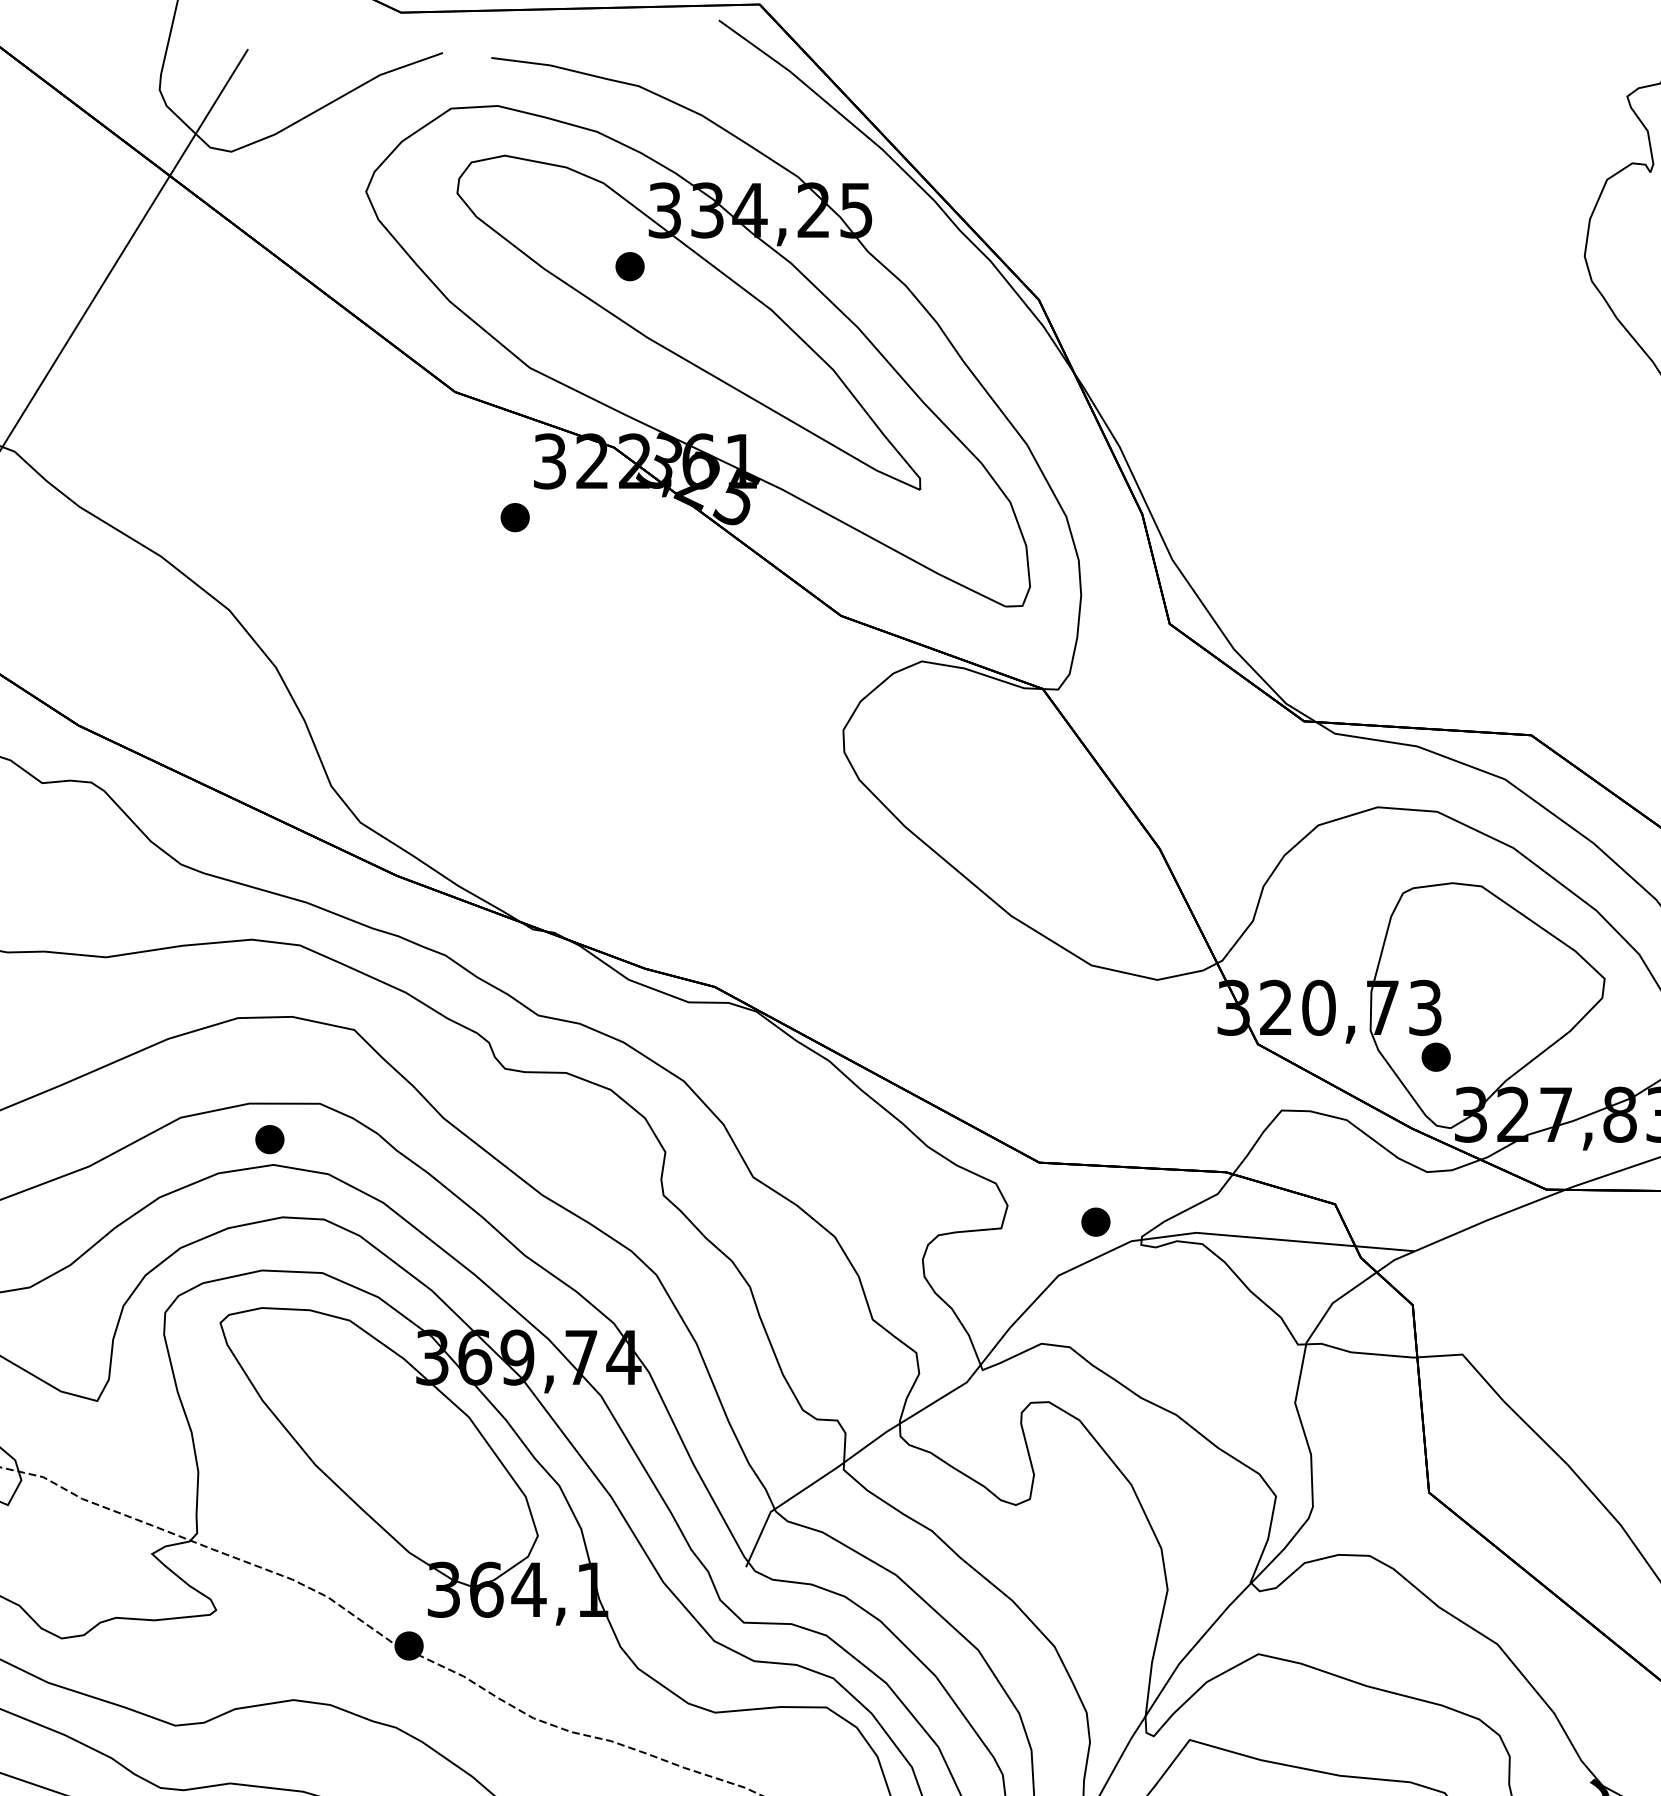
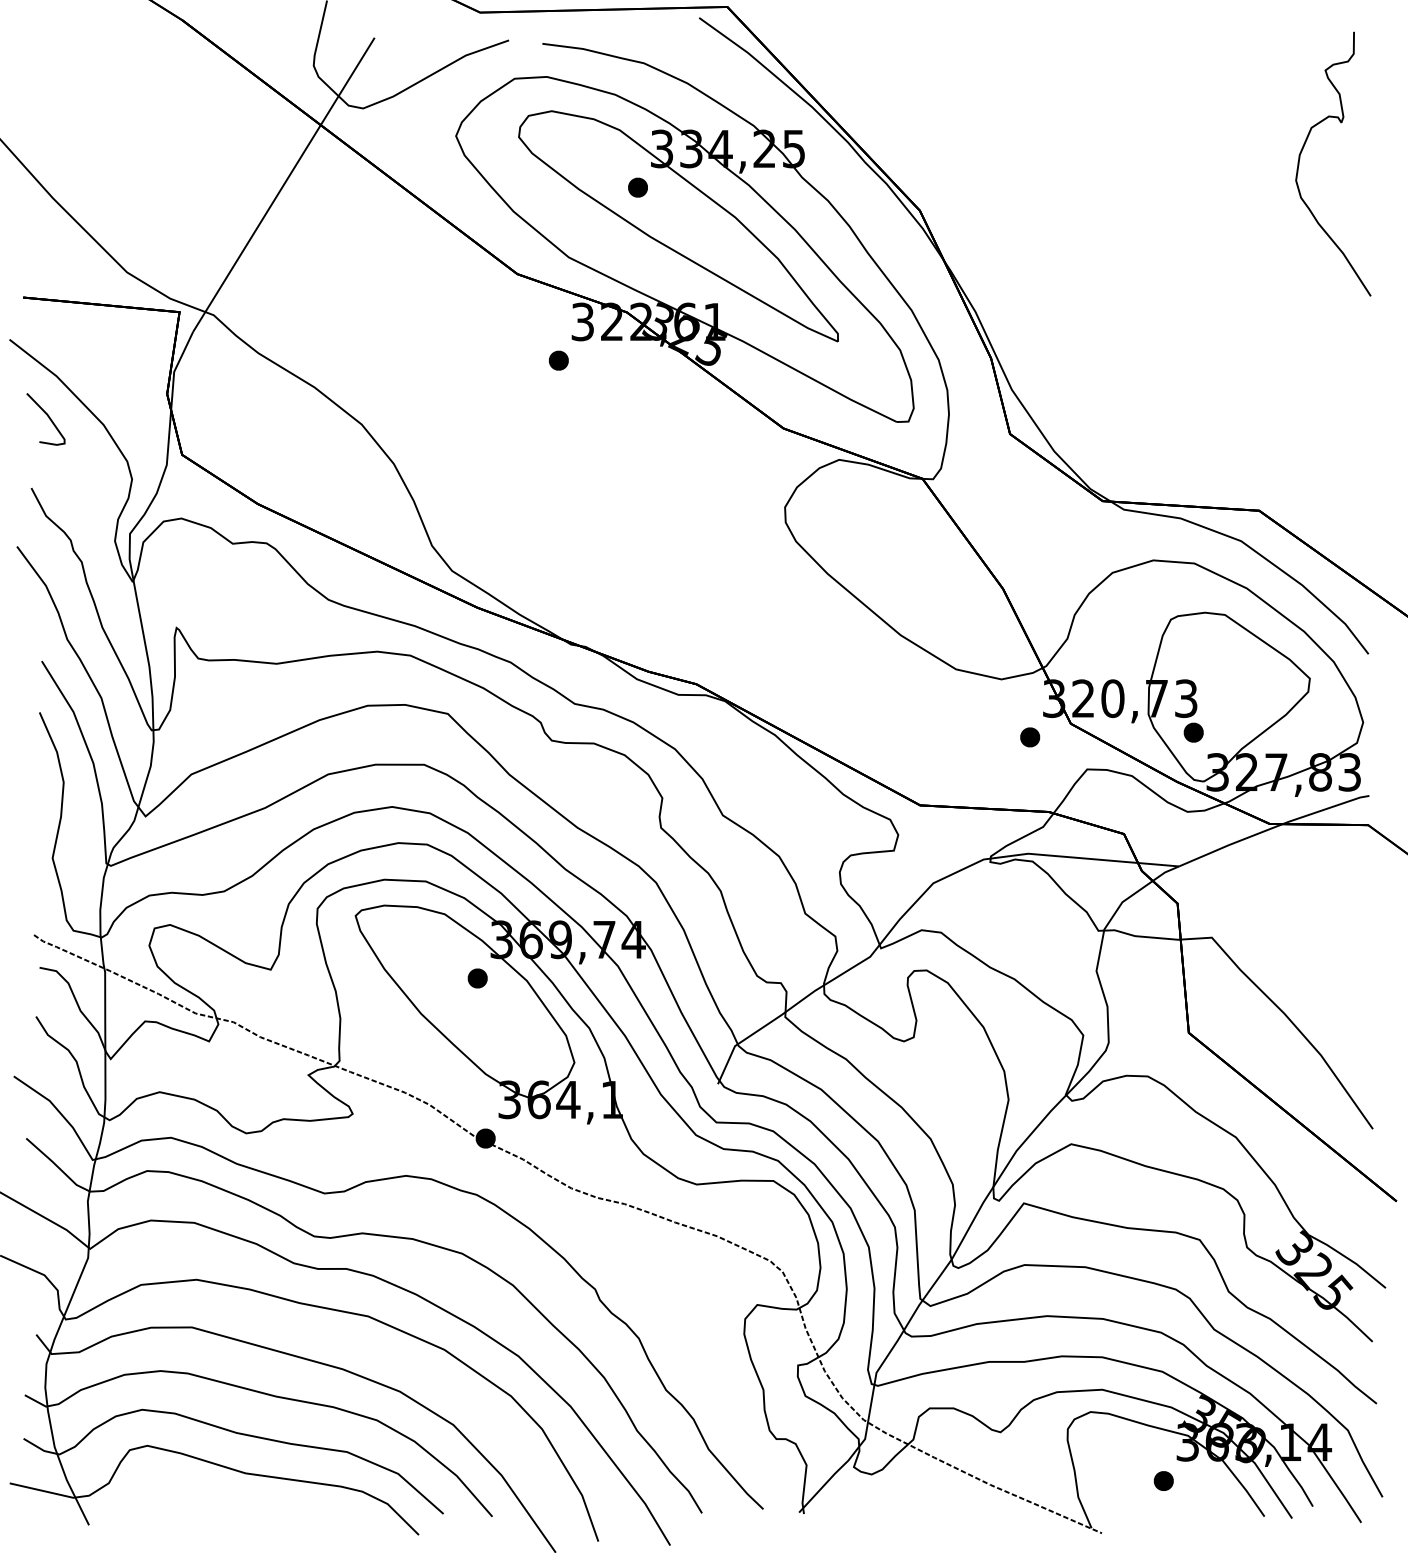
part: (269, 1139) -> (477, 978), moved
part: (1096, 1222) -> (1030, 737), moved

